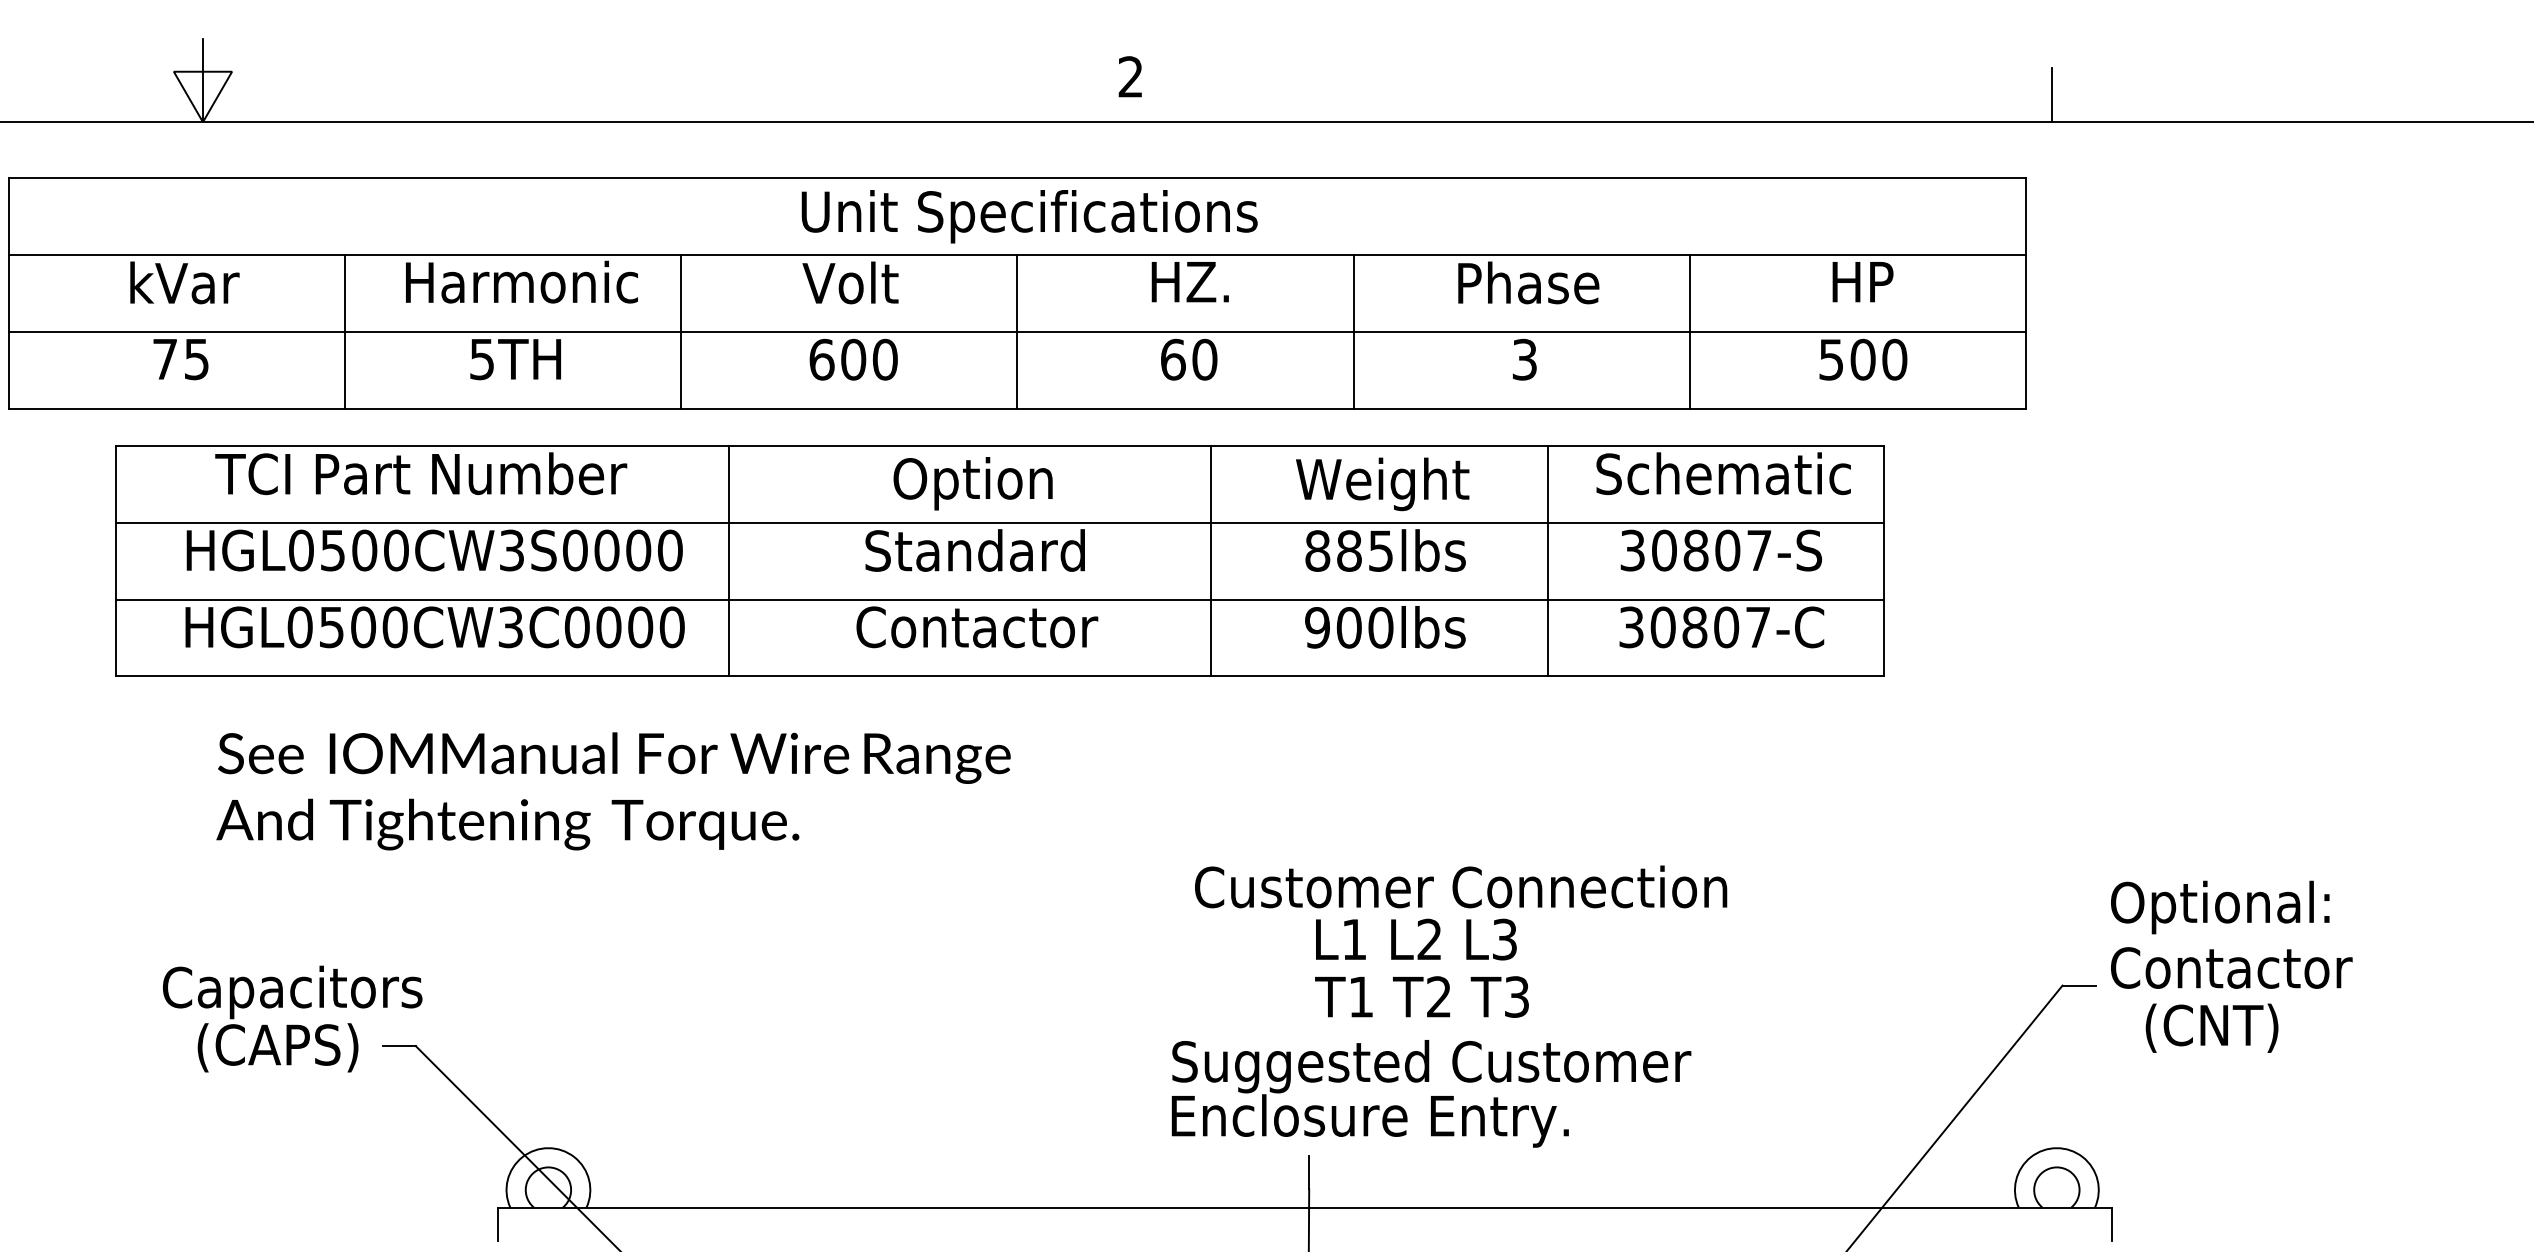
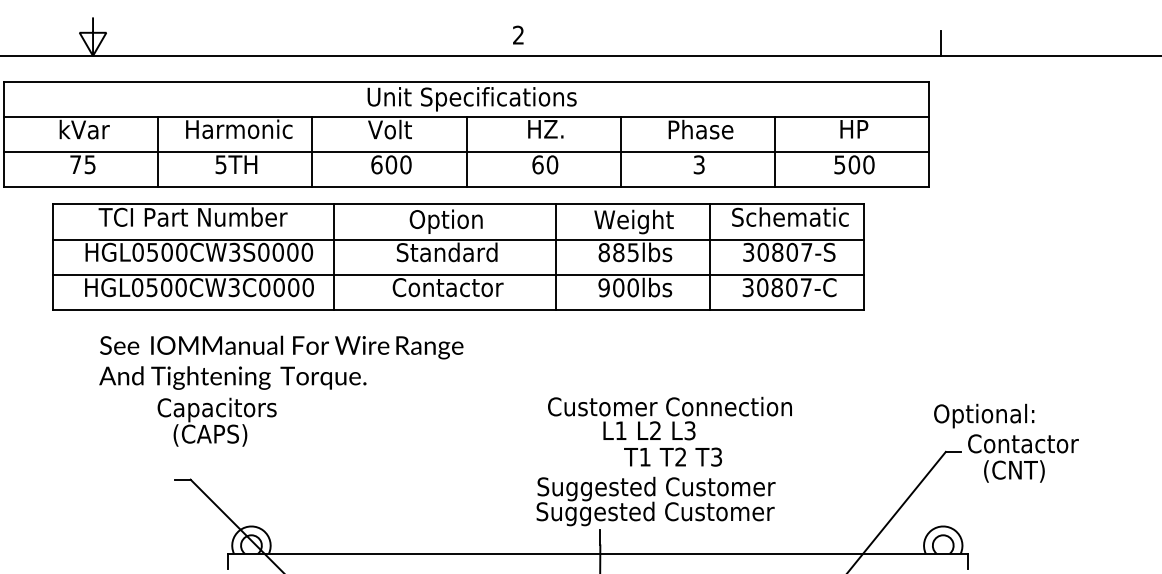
text: (2220, 906) -> (984, 415), moved
text: (1420, 995) -> (672, 456), moved
text: (291, 1017) -> (216, 421), moved
text: (1429, 1119) -> (655, 513), Enclosure Entry. -> Suggested Customer

